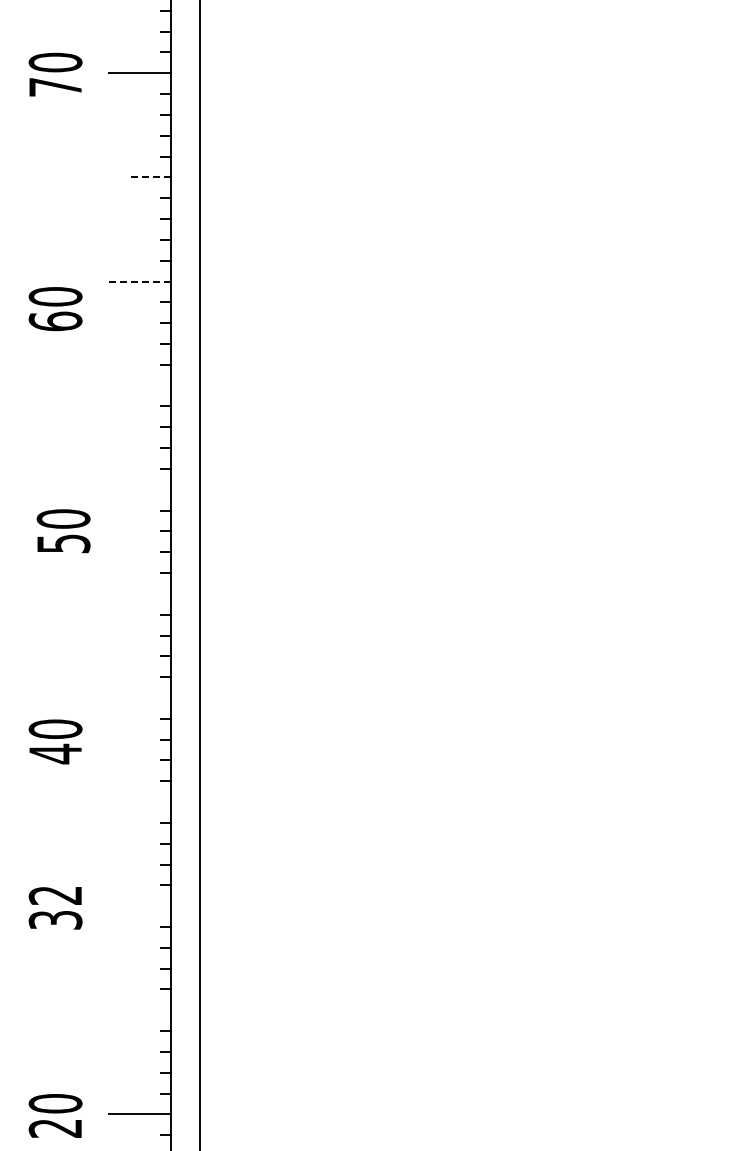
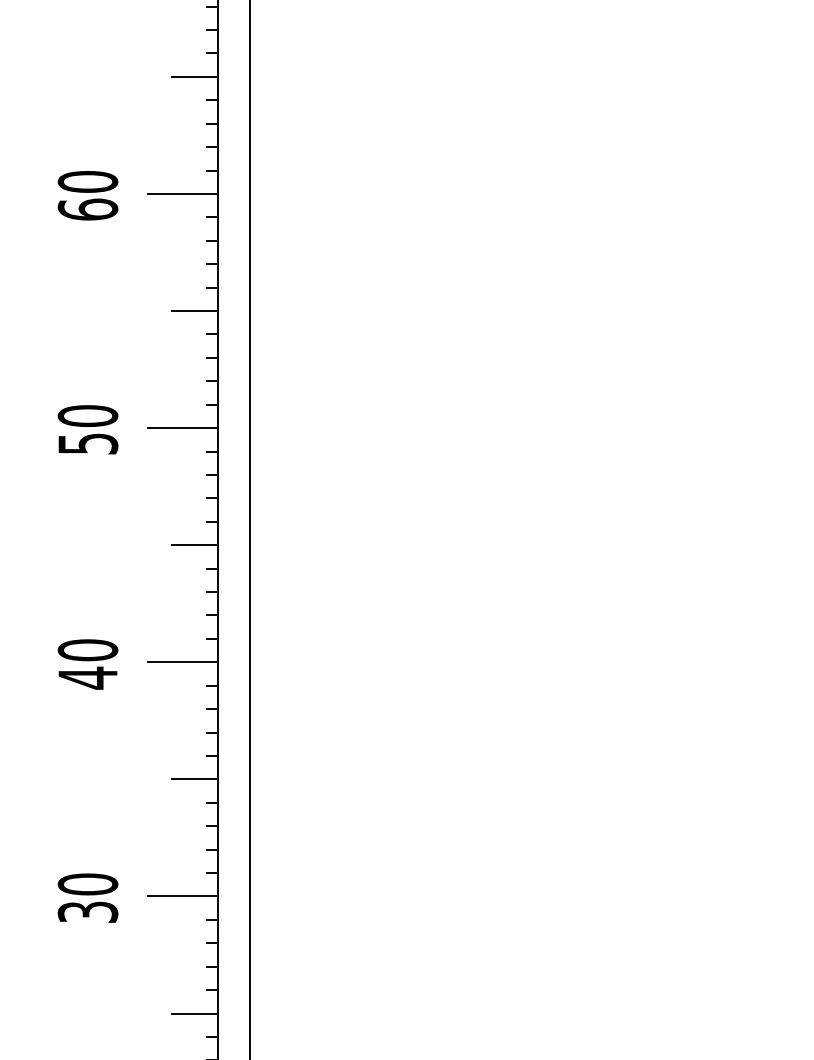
line: (150, 177) -> (194, 76), dashed -> solid
line: (139, 281) -> (182, 193), dashed -> solid
text: (55, 309) -> (87, 196), moved
line: (150, 385) -> (194, 310), added
line: (139, 489) -> (182, 427), added
text: (63, 531) -> (87, 430), moved
line: (150, 593) -> (194, 544), added
line: (139, 697) -> (182, 661), added
text: (55, 741) -> (87, 664), moved
line: (150, 802) -> (194, 779), added
text: (55, 895) -> (87, 884), 32 -> 30
line: (139, 906) -> (182, 896), added
line: (150, 1010) -> (194, 1013), added

